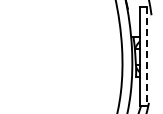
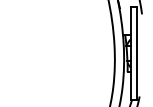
line: (146, 57) -> (137, 53), dashed -> solid

